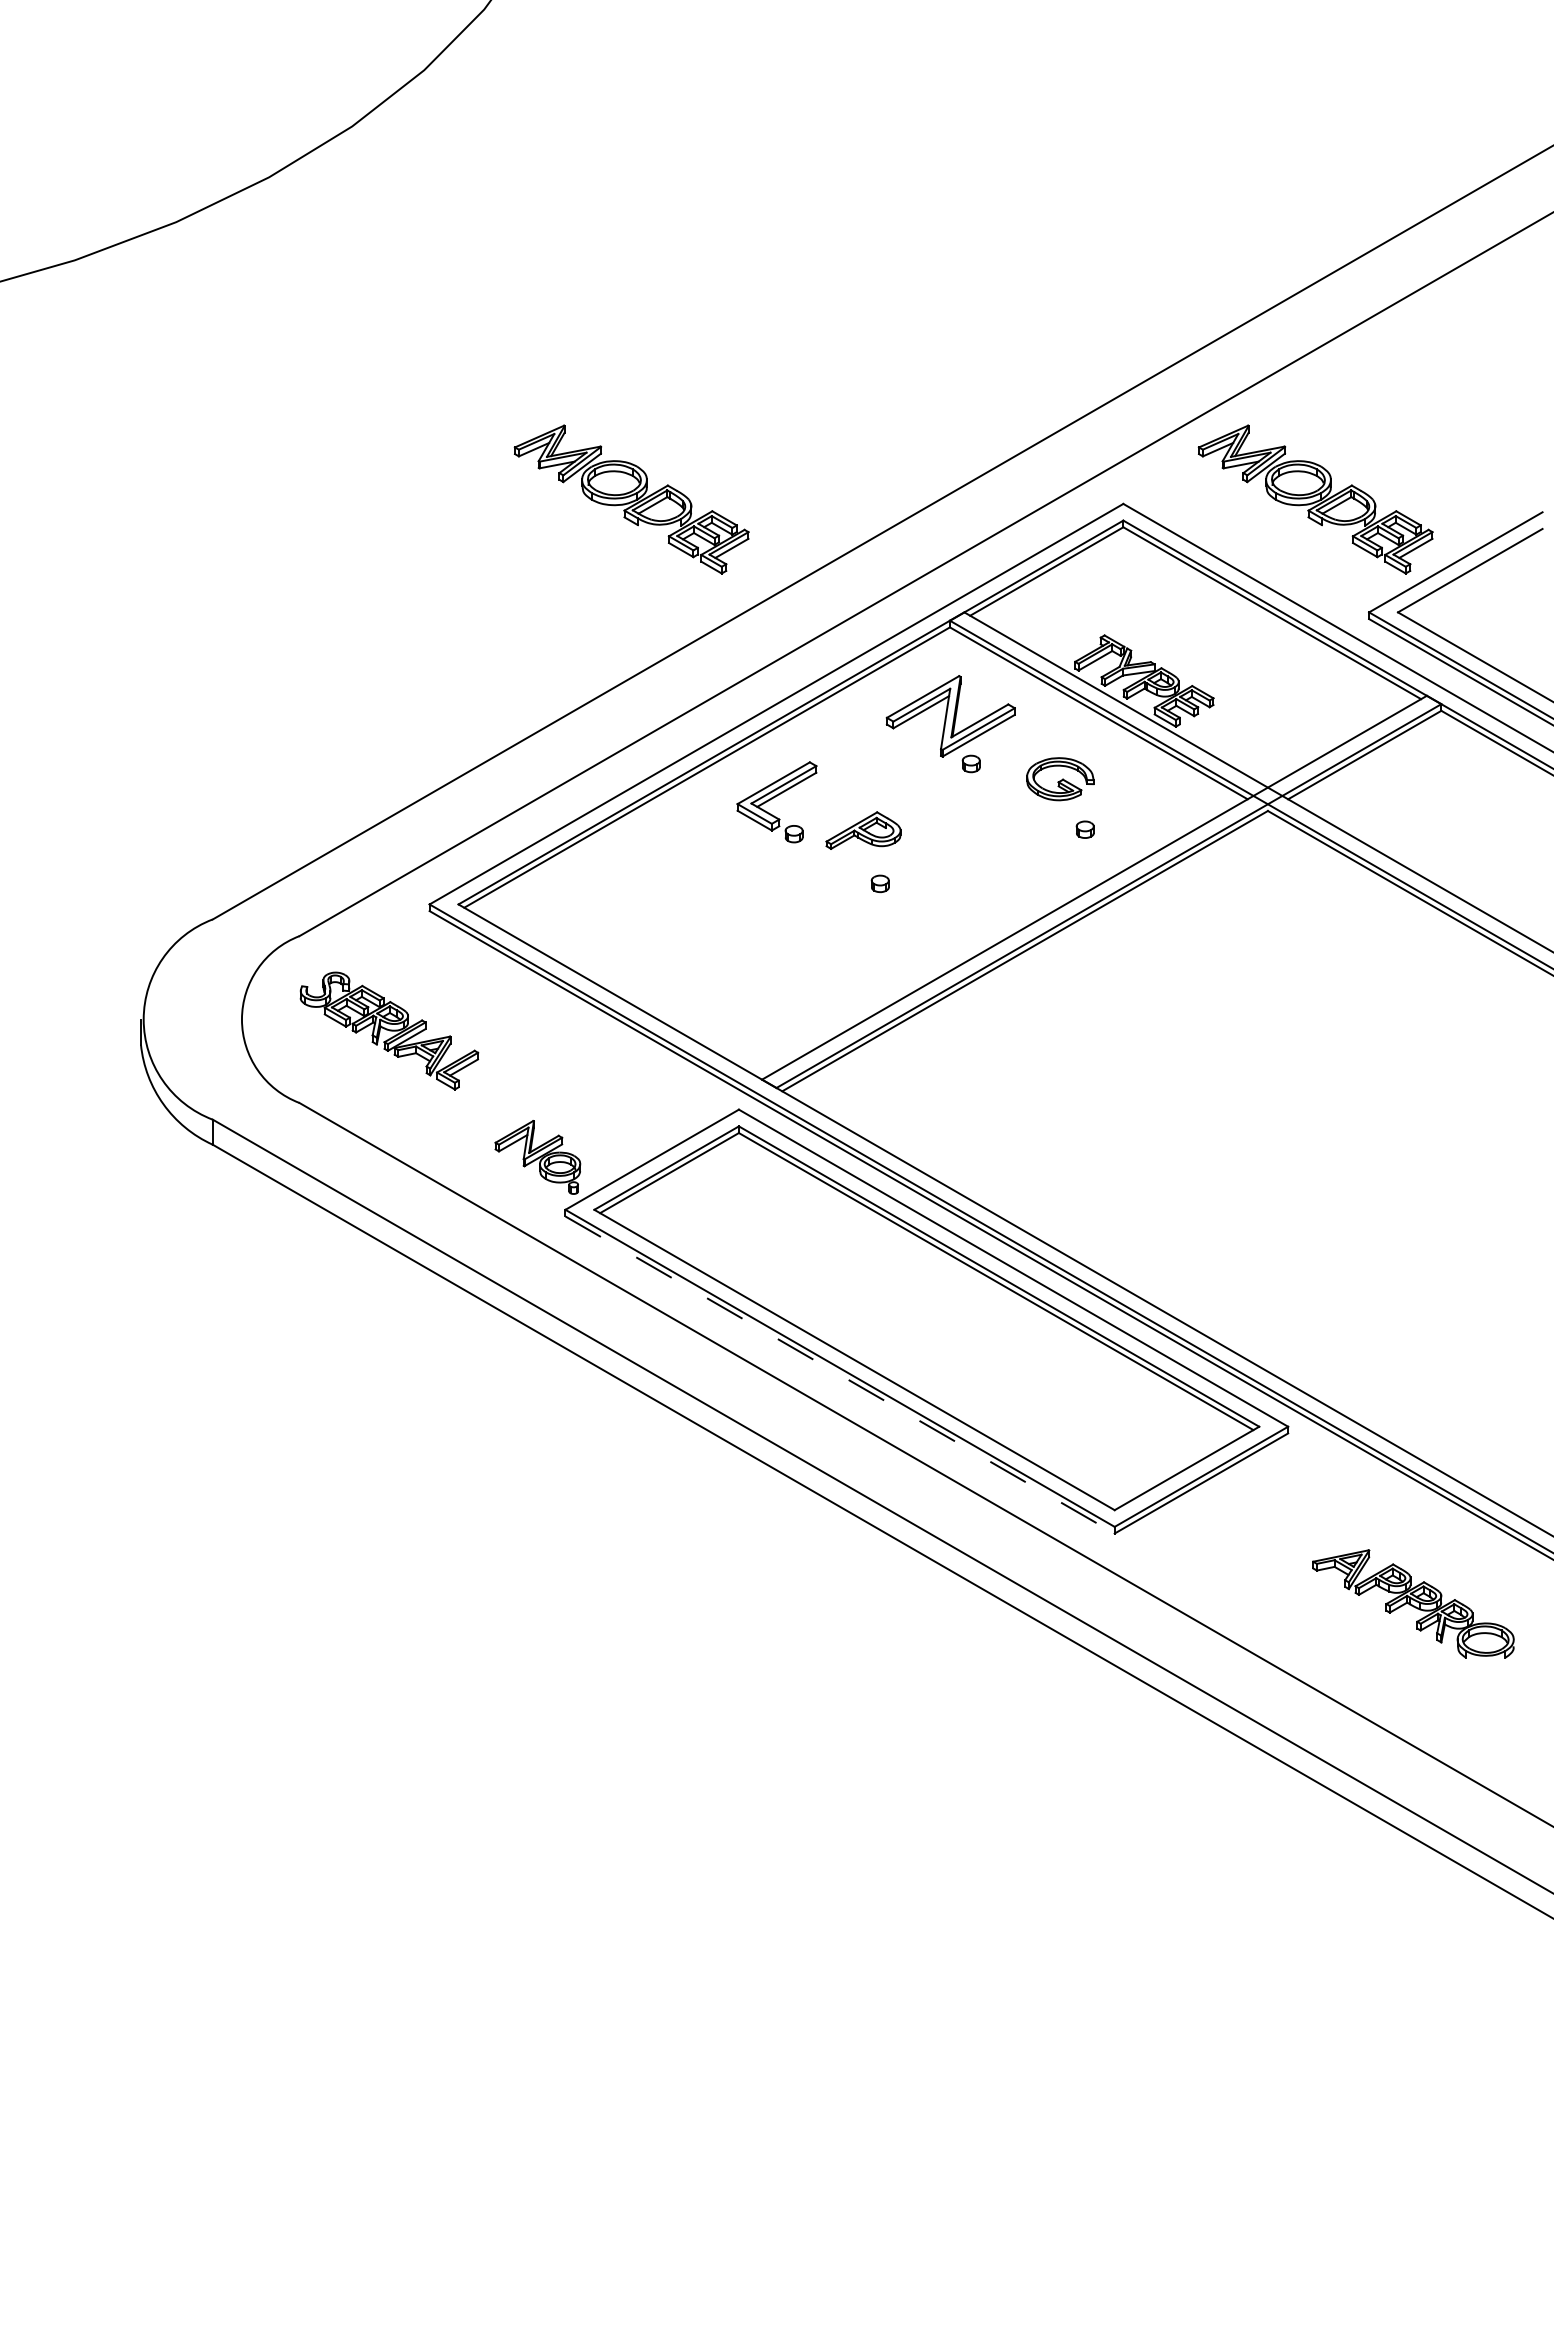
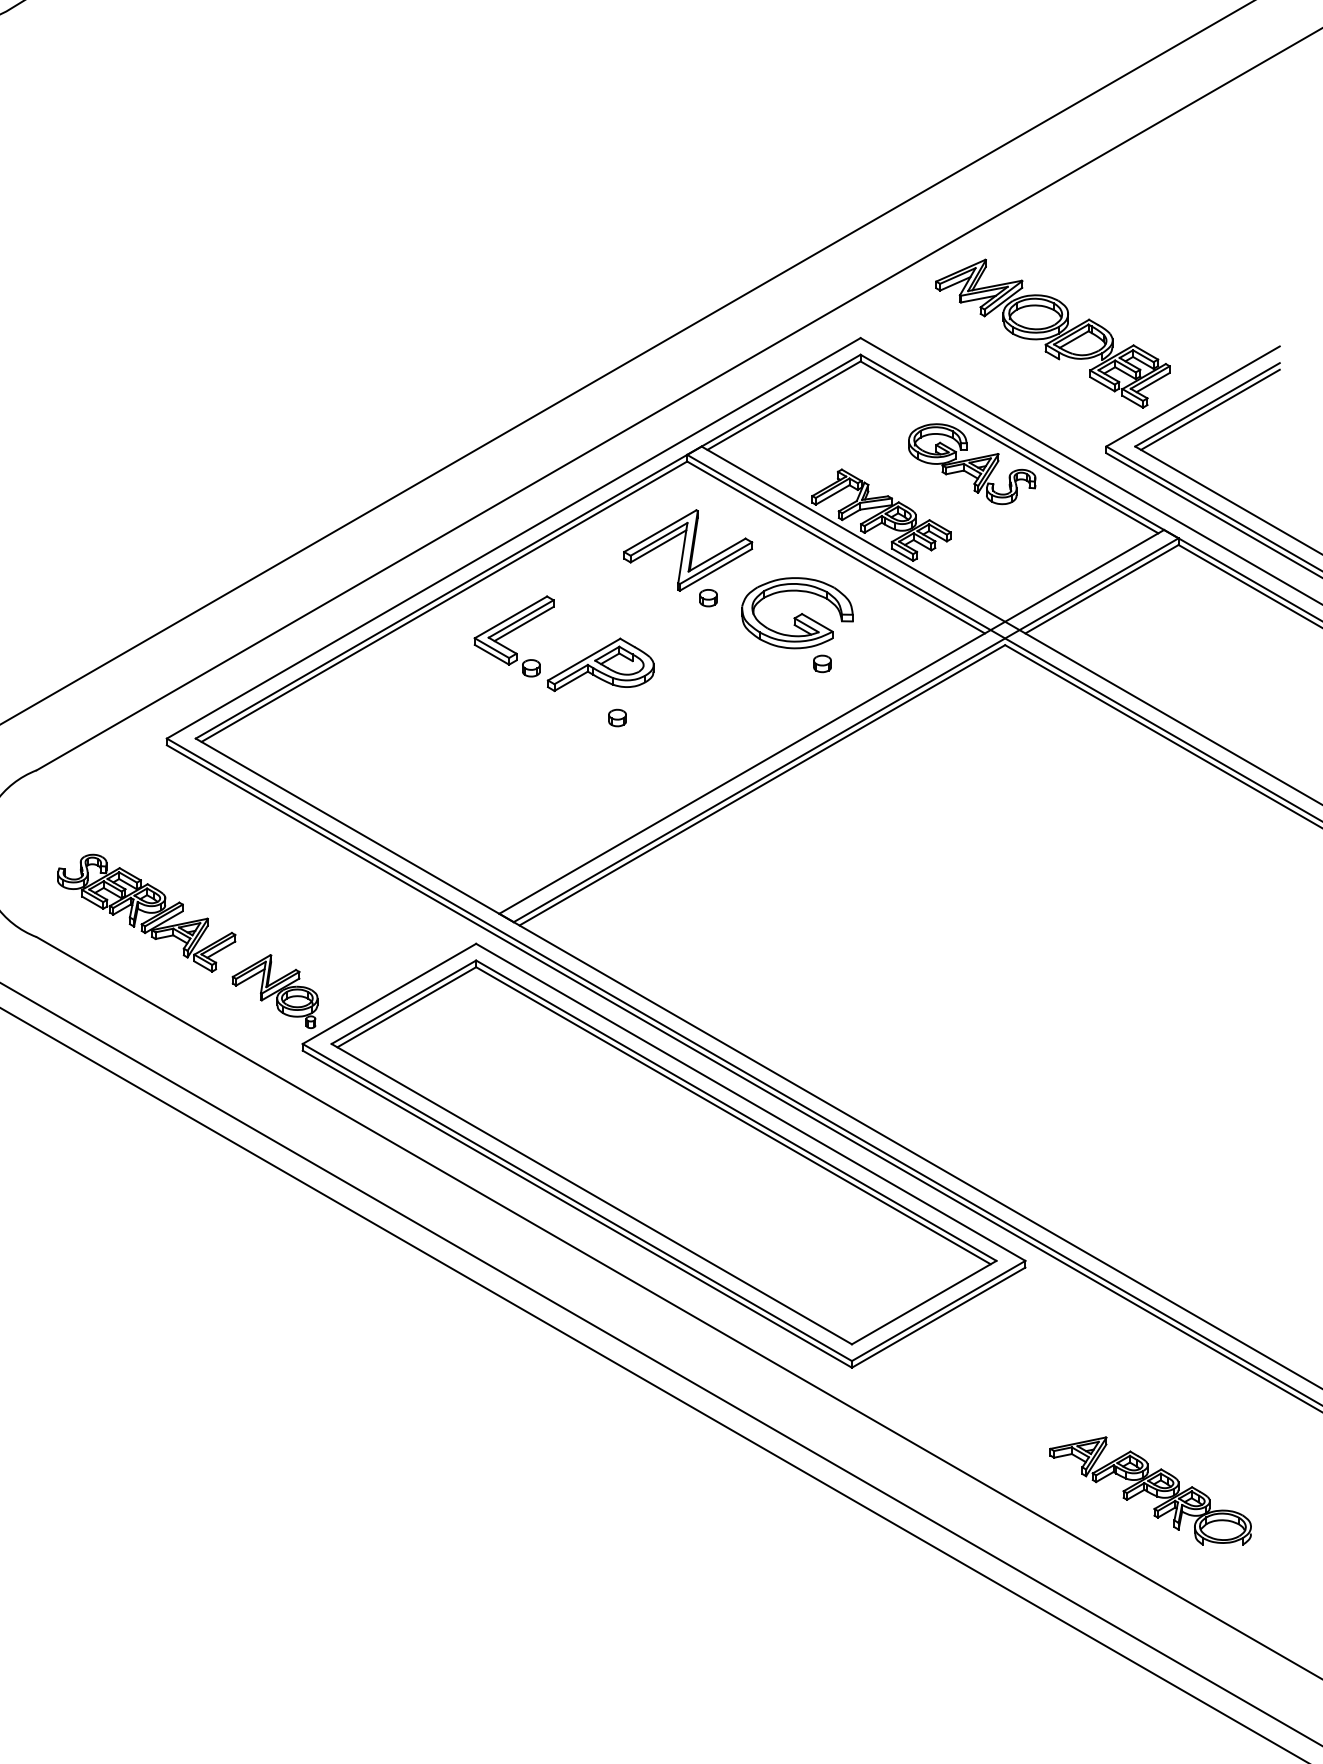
part: (631, 499) -> (368, 333), removed
line: (1472, 575) -> (1209, 409), added
part: (1234, 629) -> (971, 463), added
part: (1060, 779) -> (797, 613), size x1.67
part: (863, 830) -> (600, 664), size x1.43
part: (389, 1030) -> (146, 912), moved
line: (840, 1375) -> (577, 1209), dashed -> solid
part: (1413, 1603) -> (1150, 1490), moved

